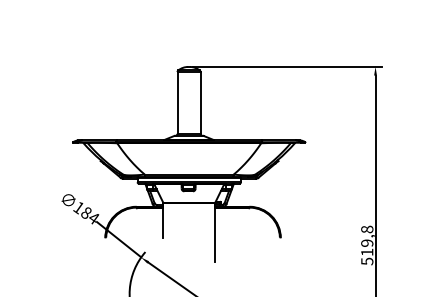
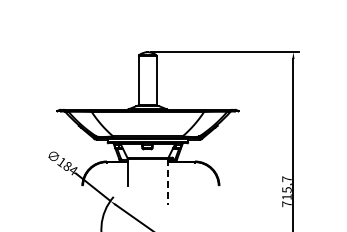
line: (215, 232) -> (168, 181), solid -> dashed
text: (366, 245) -> (286, 191), 519,8 -> 715,7

